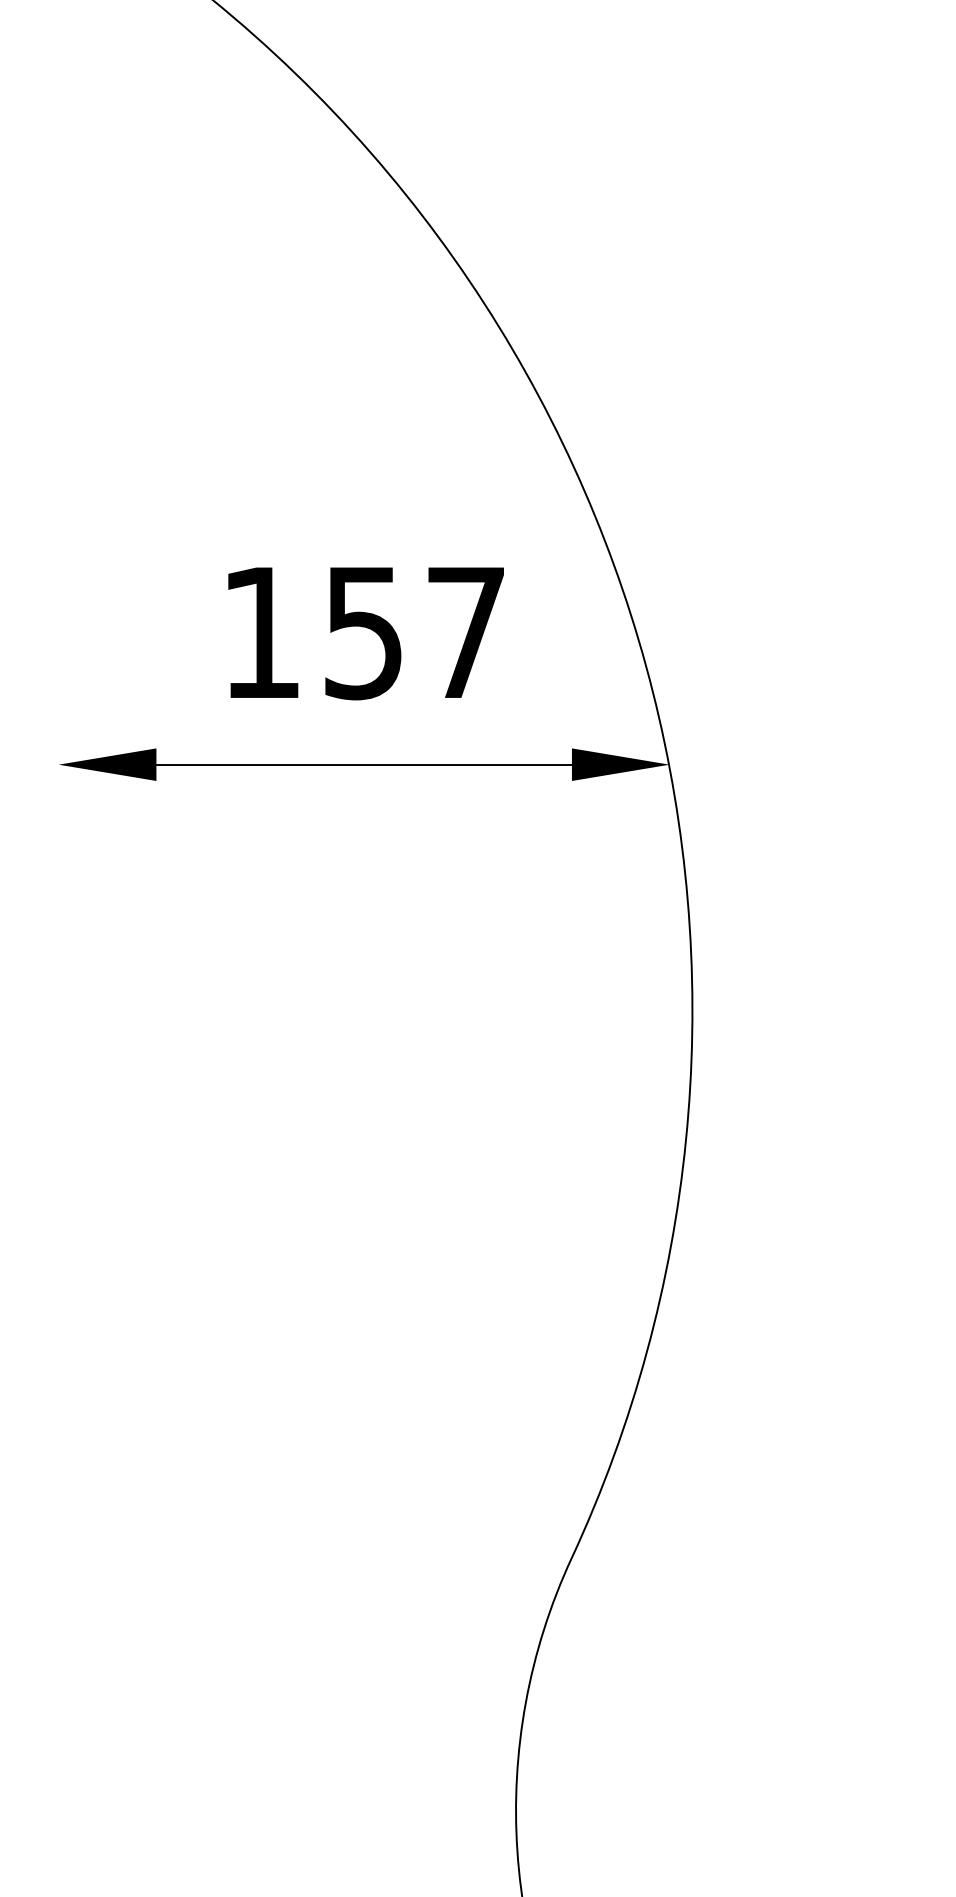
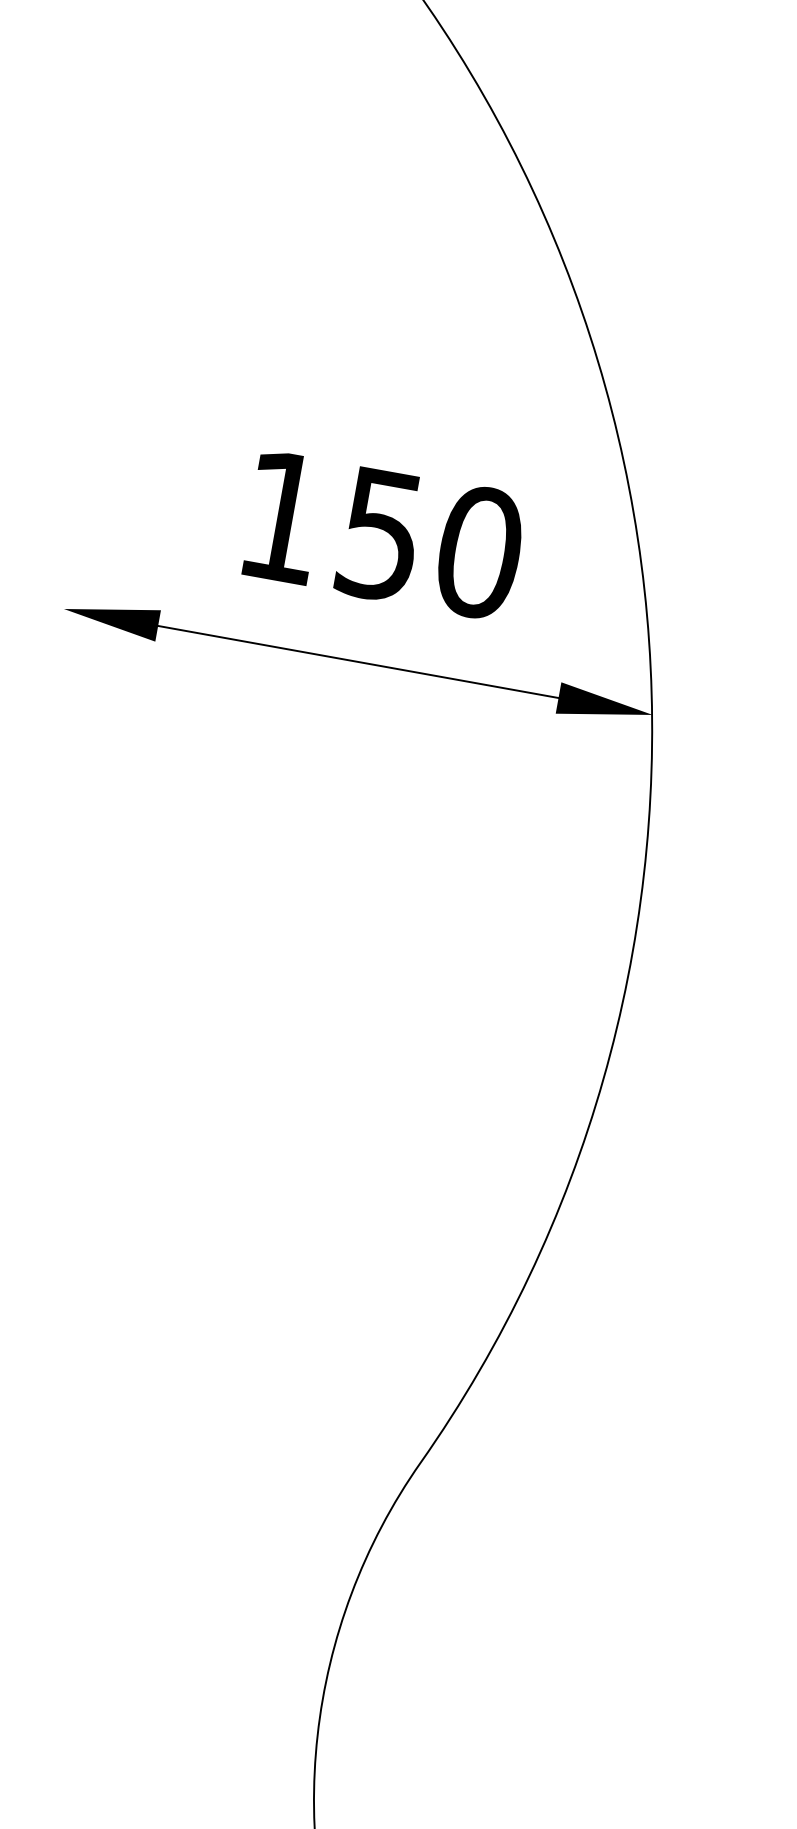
text: (466, 632) -> (479, 552), 157 -> 150

